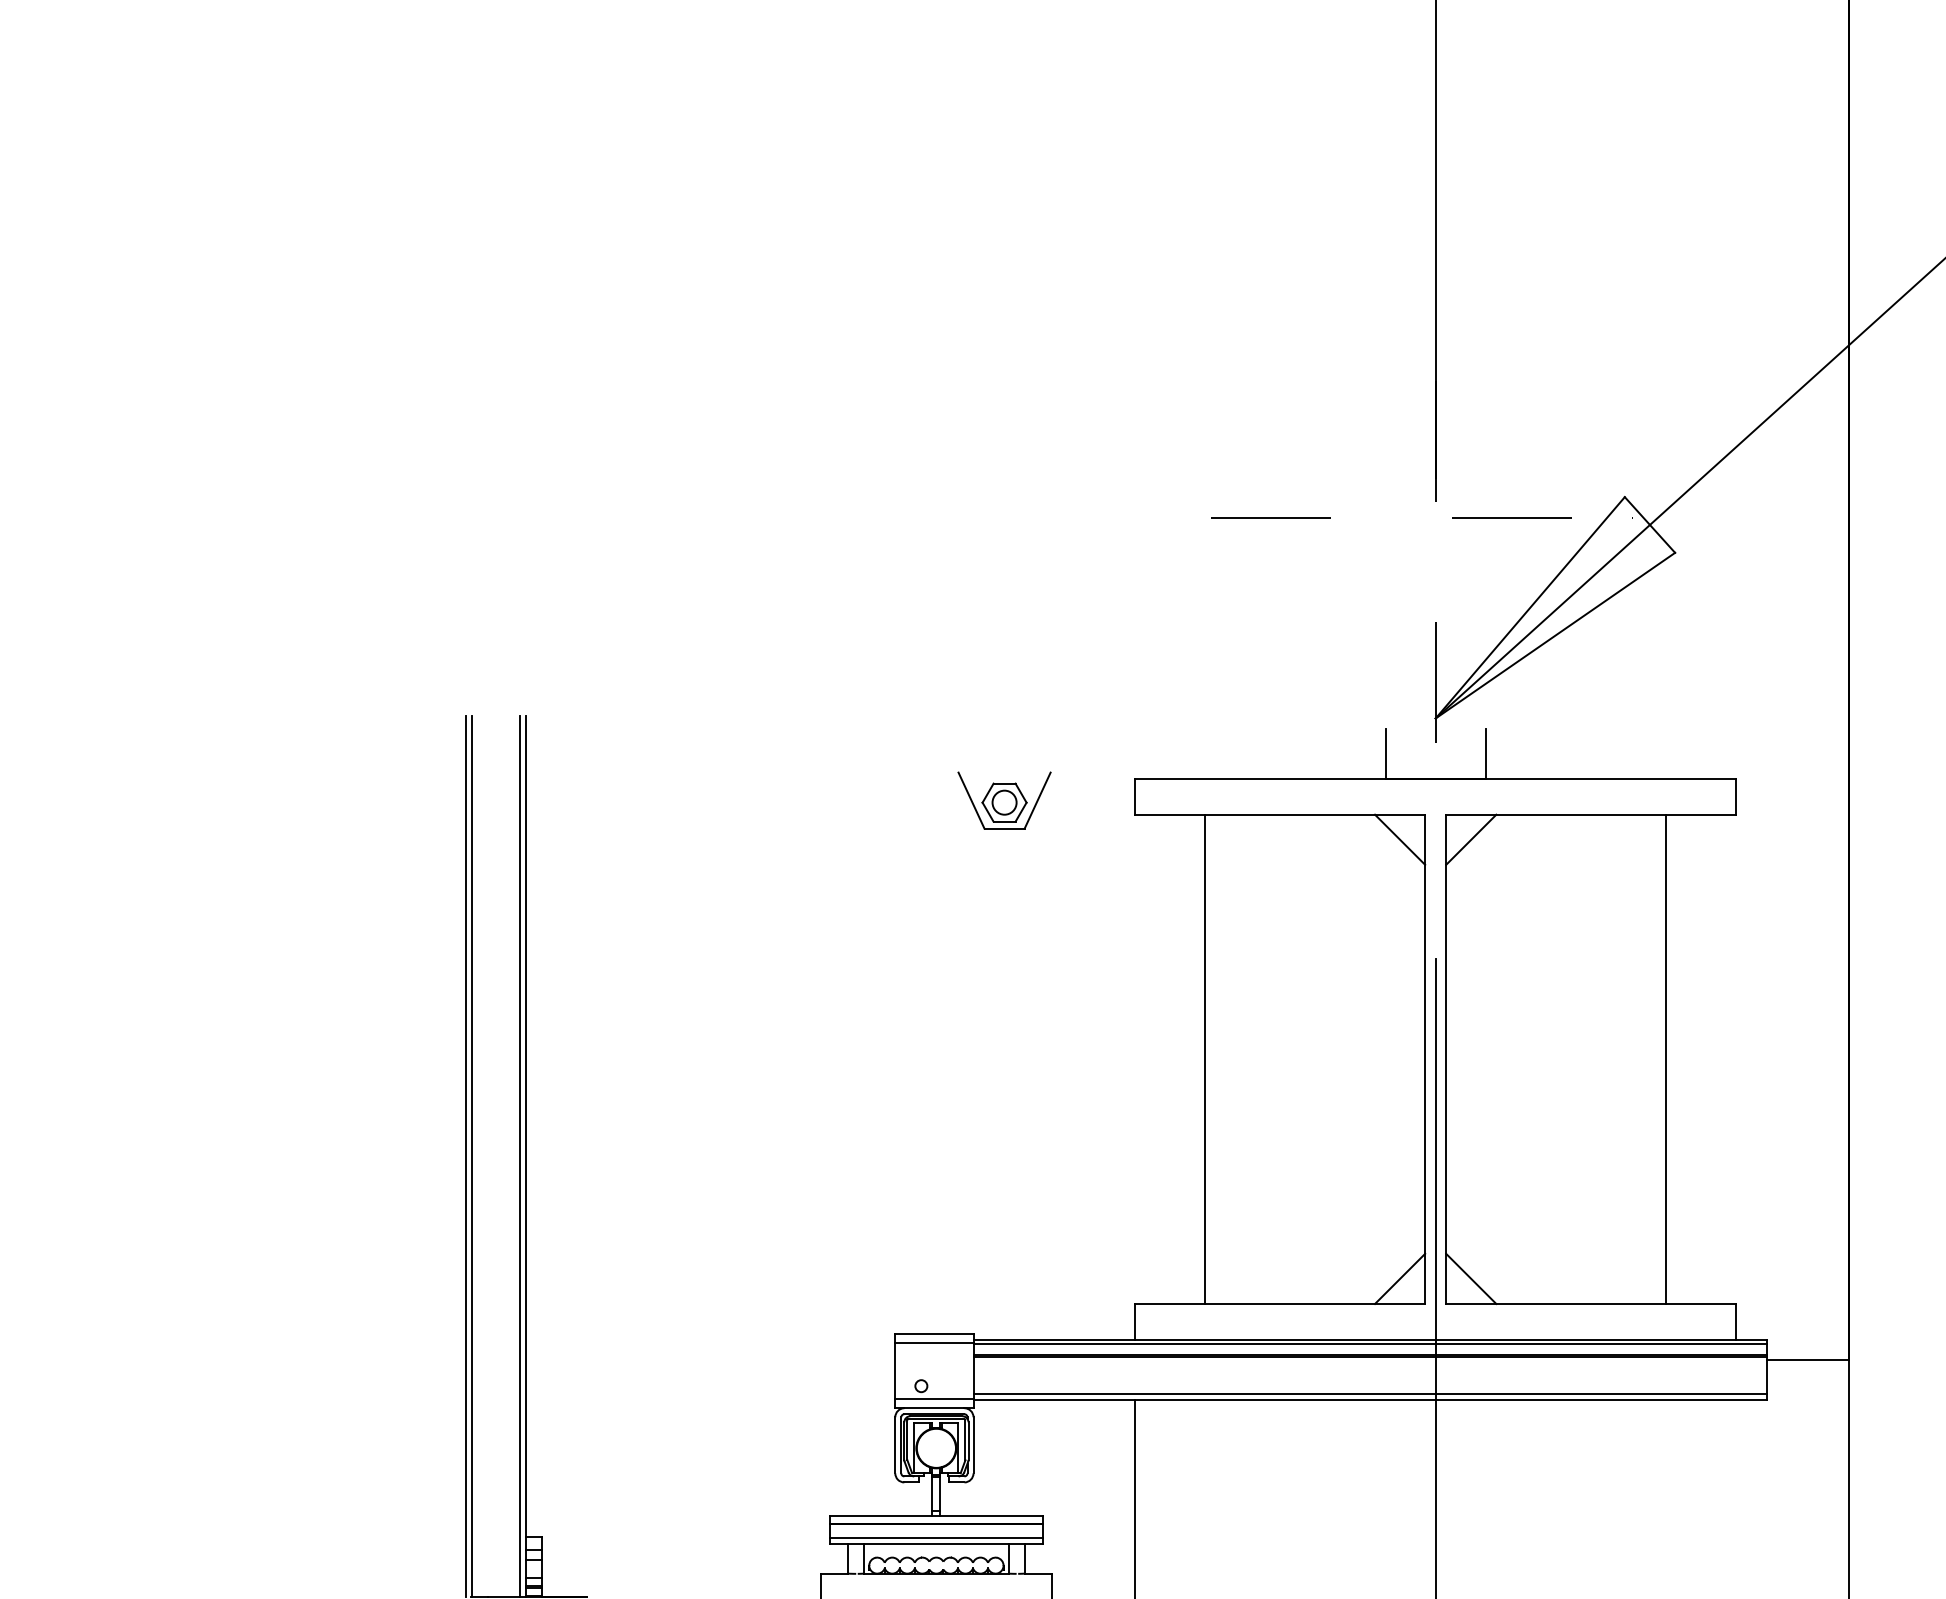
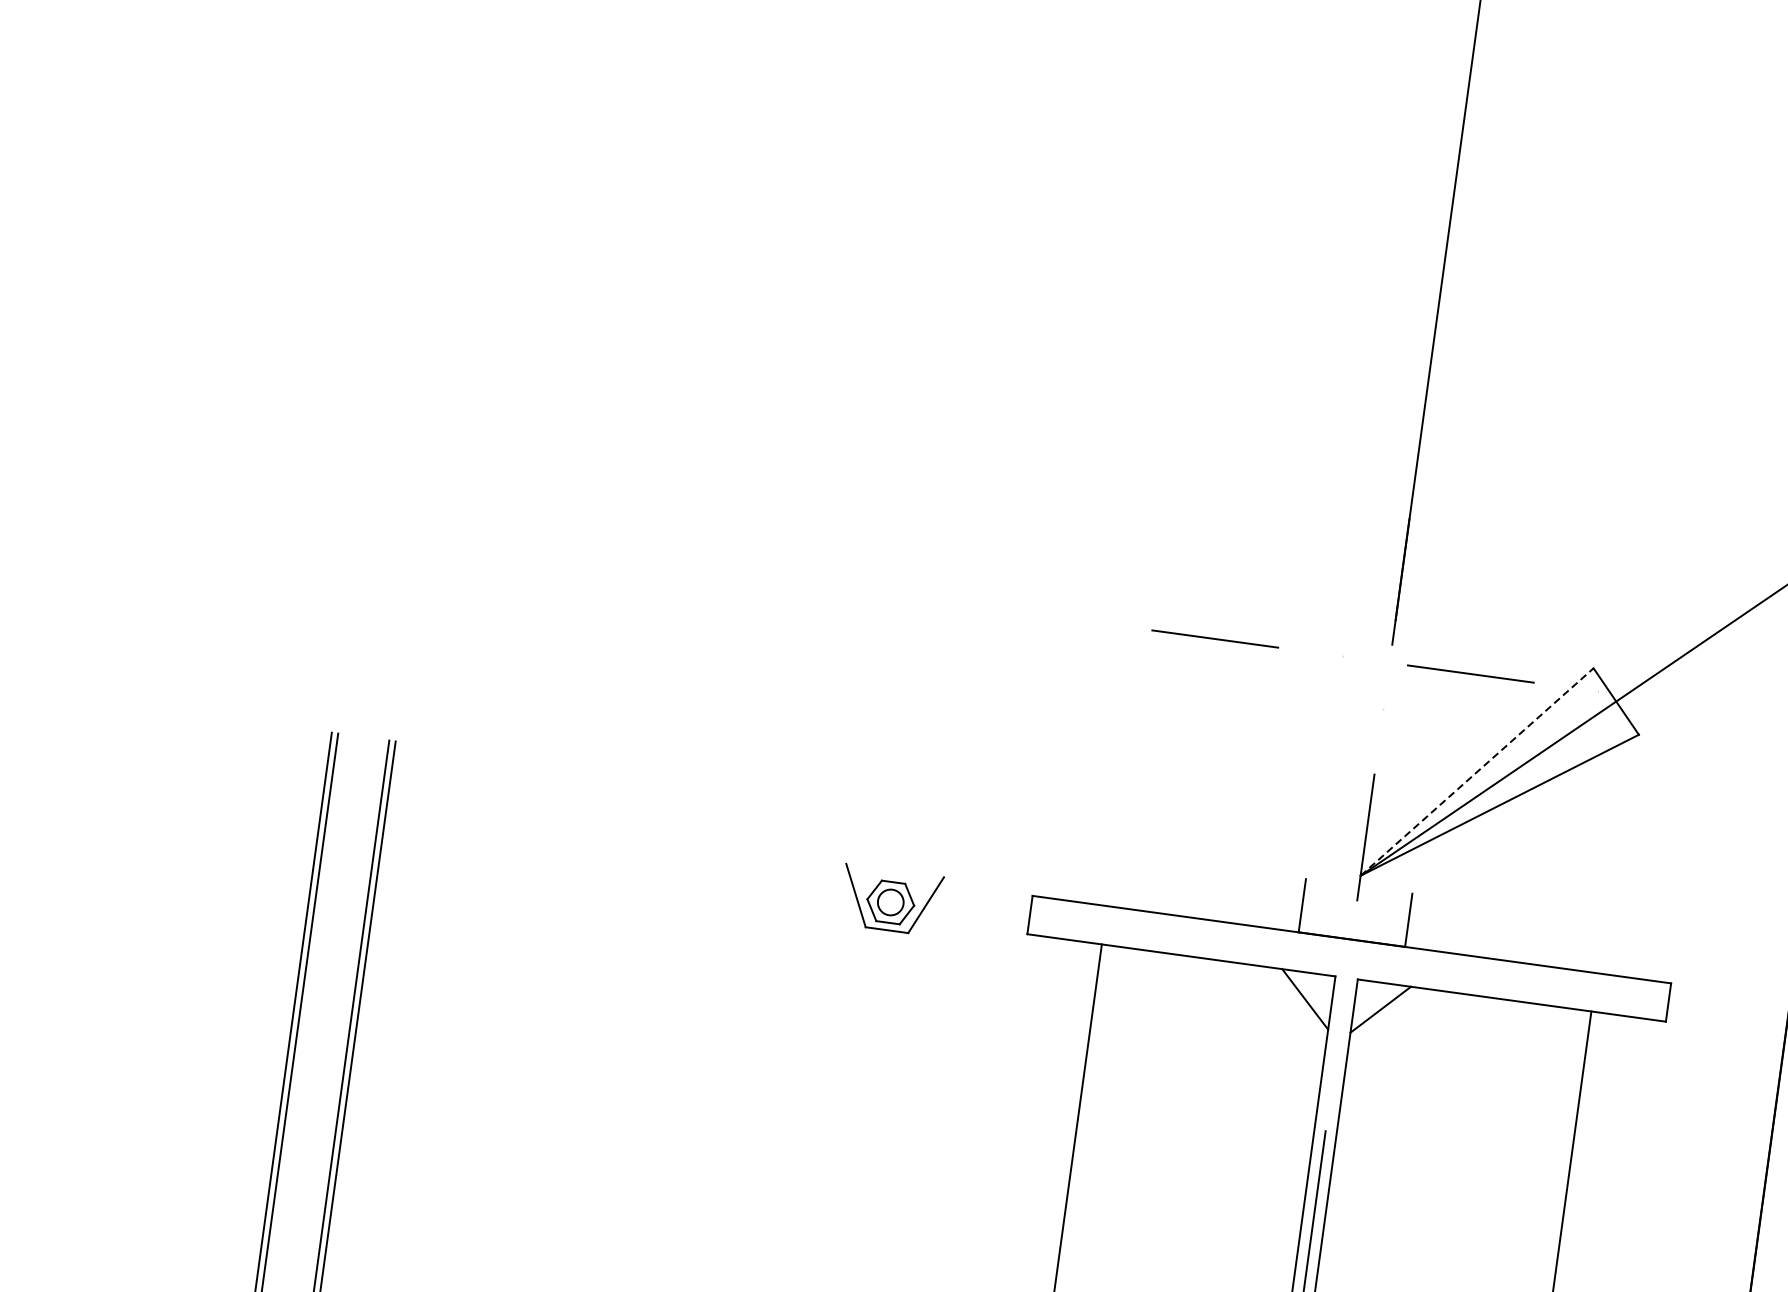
line: (1530, 607) -> (1477, 771), solid -> dashed

